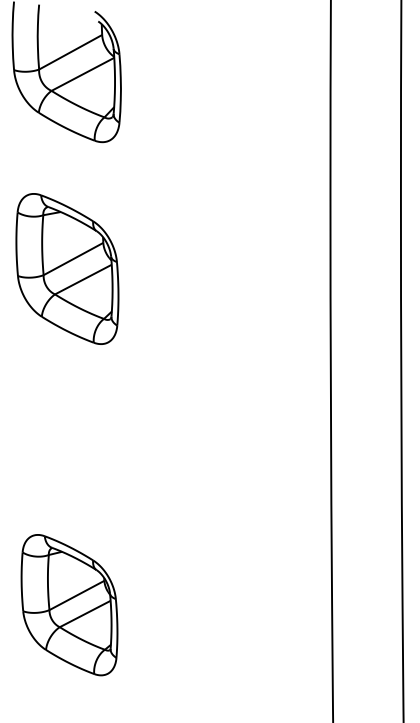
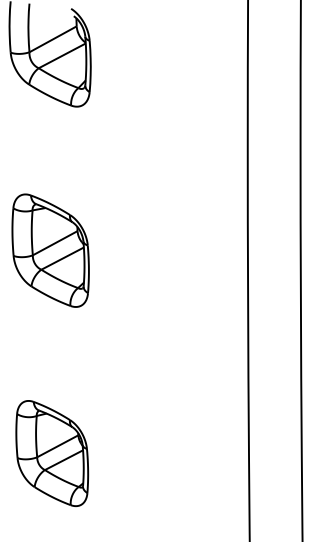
part: (67, 268) -> (50, 250), moved

